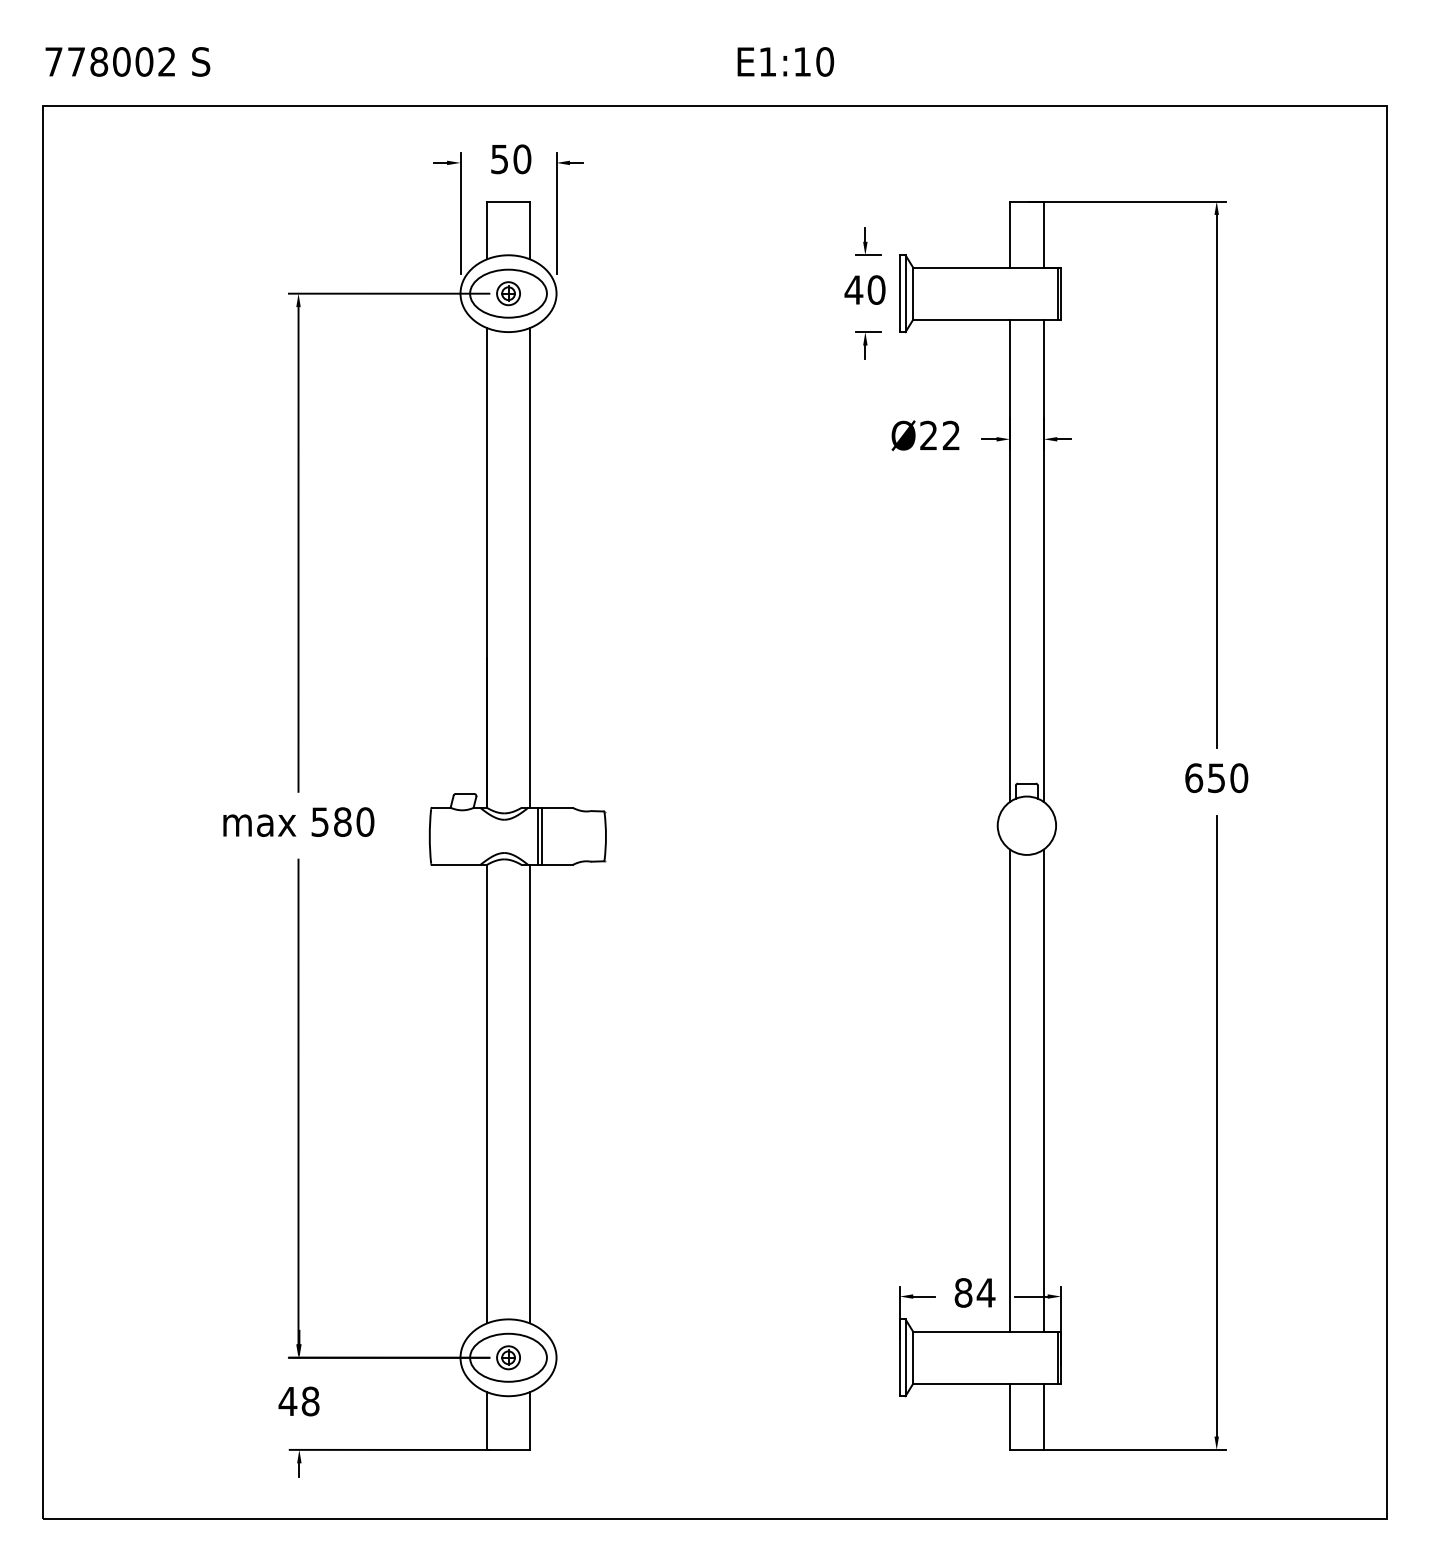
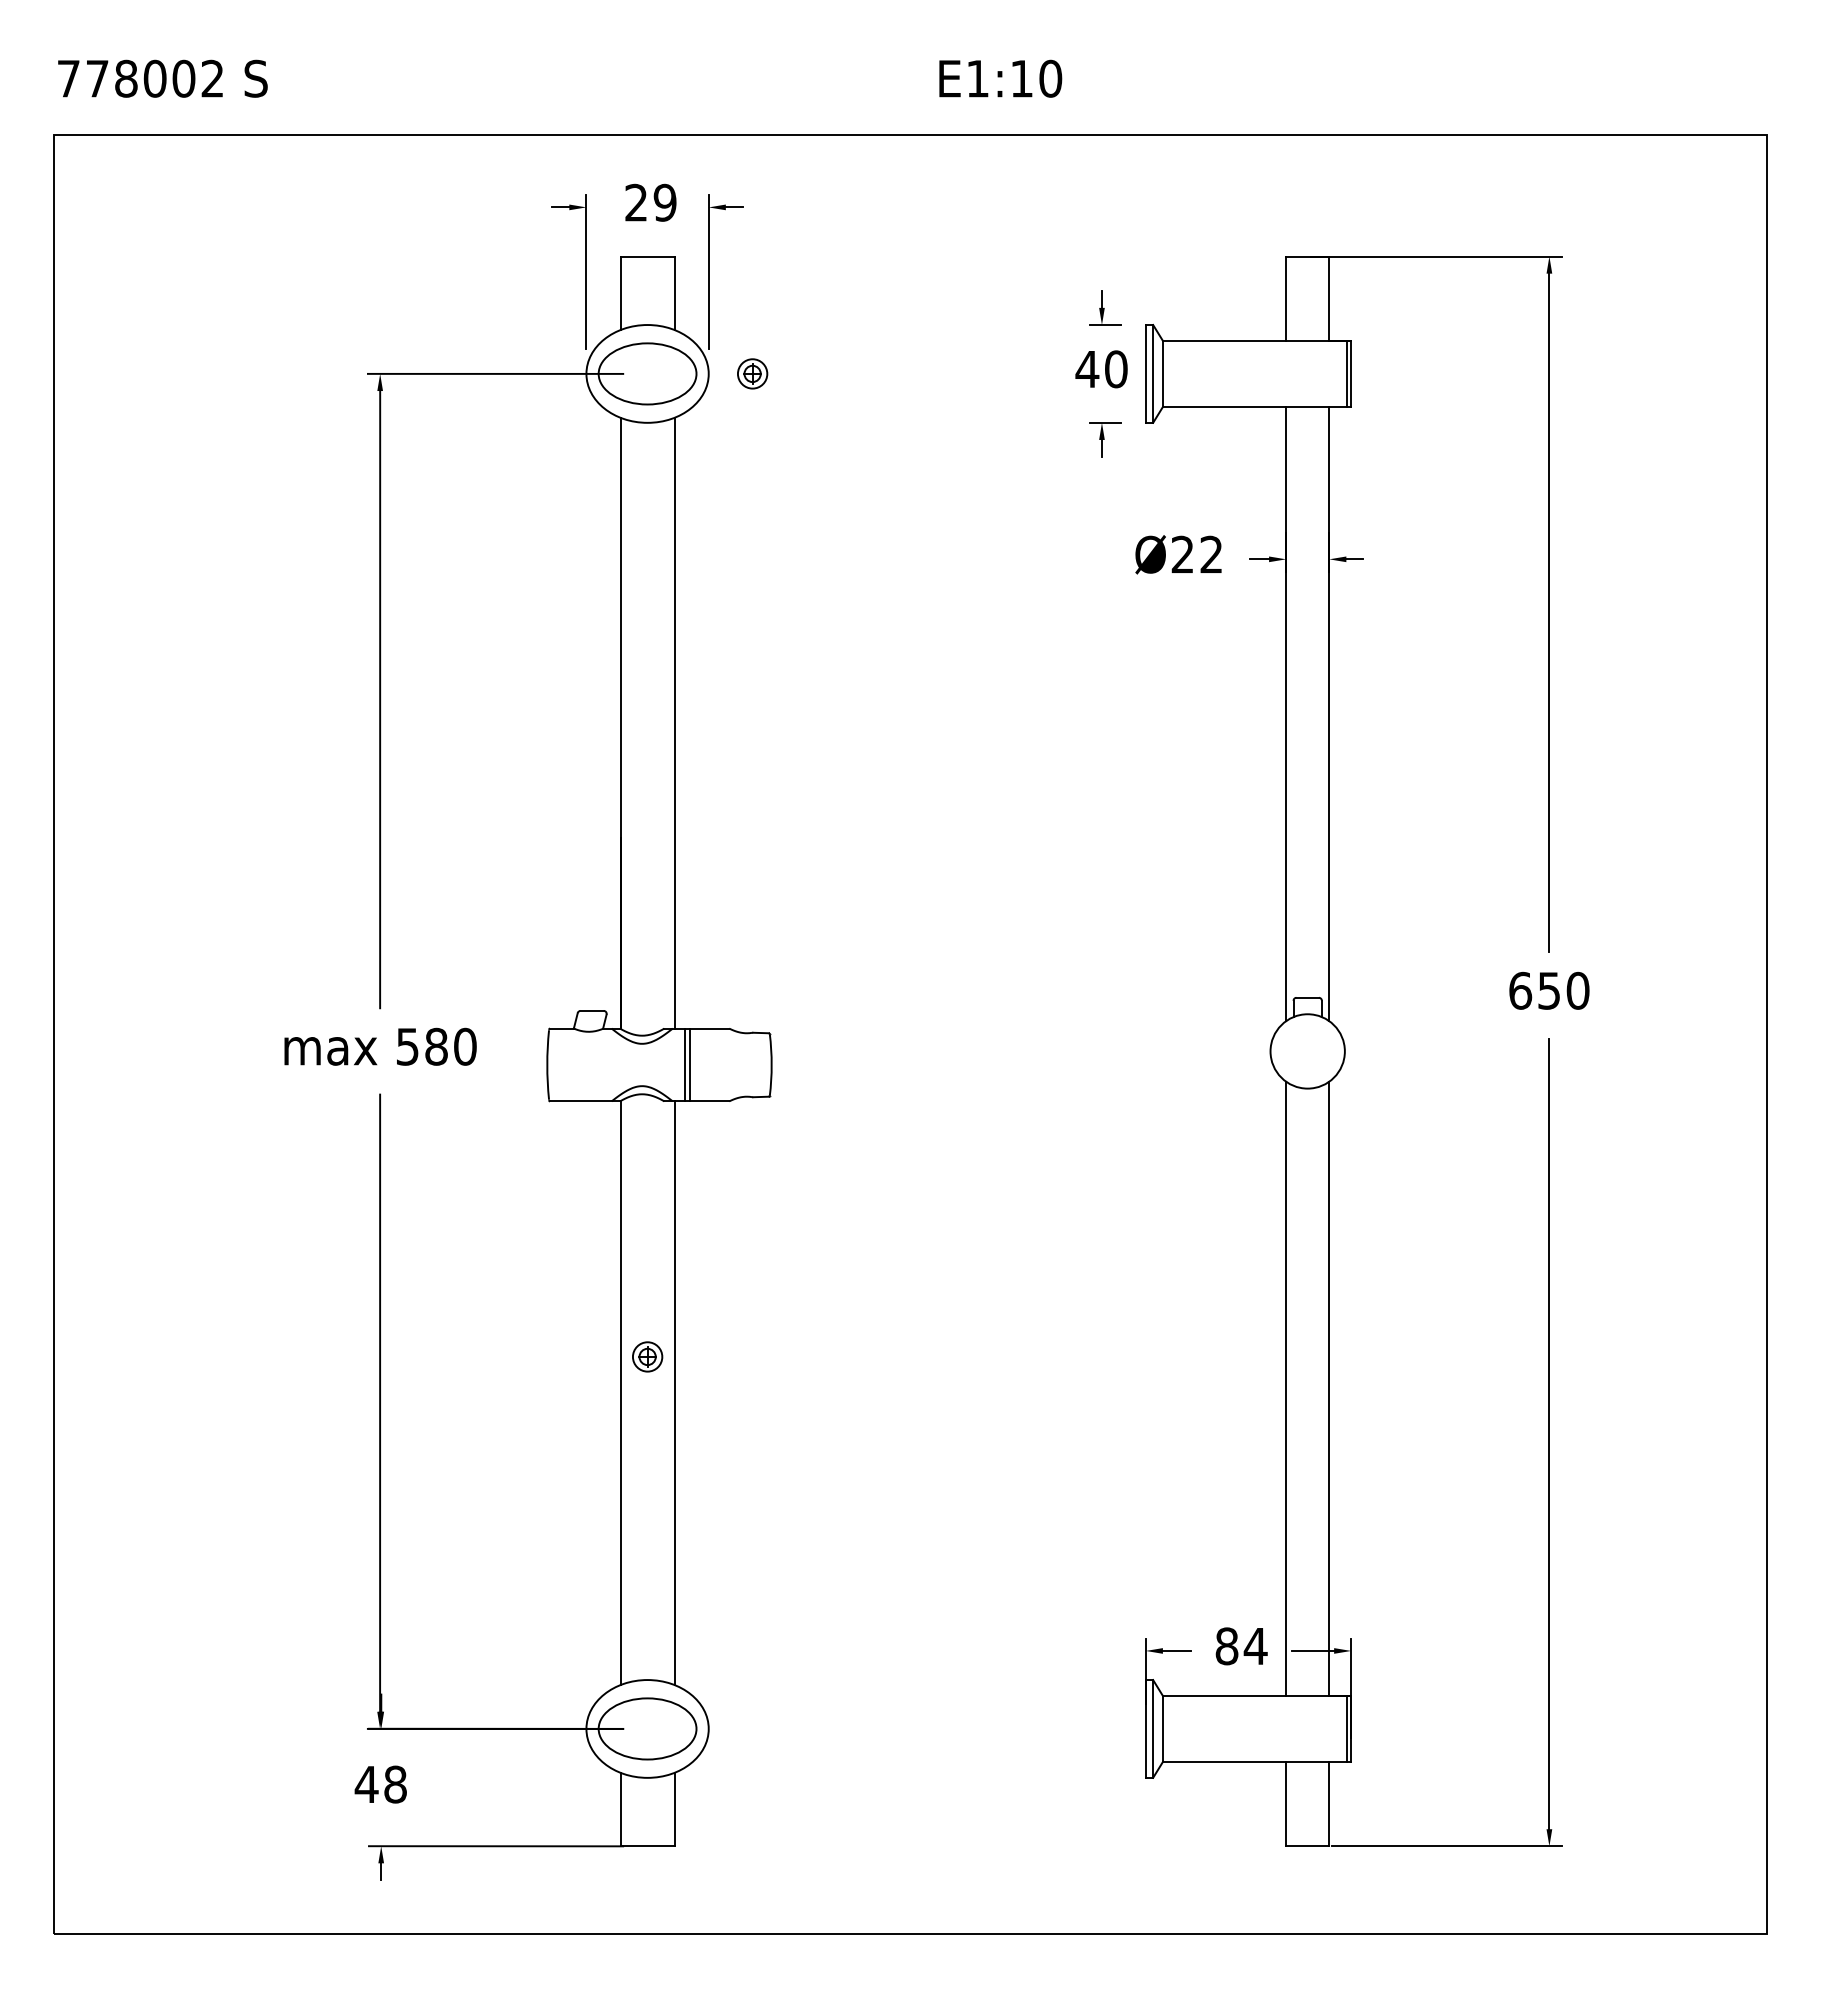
text: (510, 159) -> (650, 202), 50 -> 29
part: (508, 293) -> (752, 373), moved
part: (508, 1357) -> (647, 1356), moved

